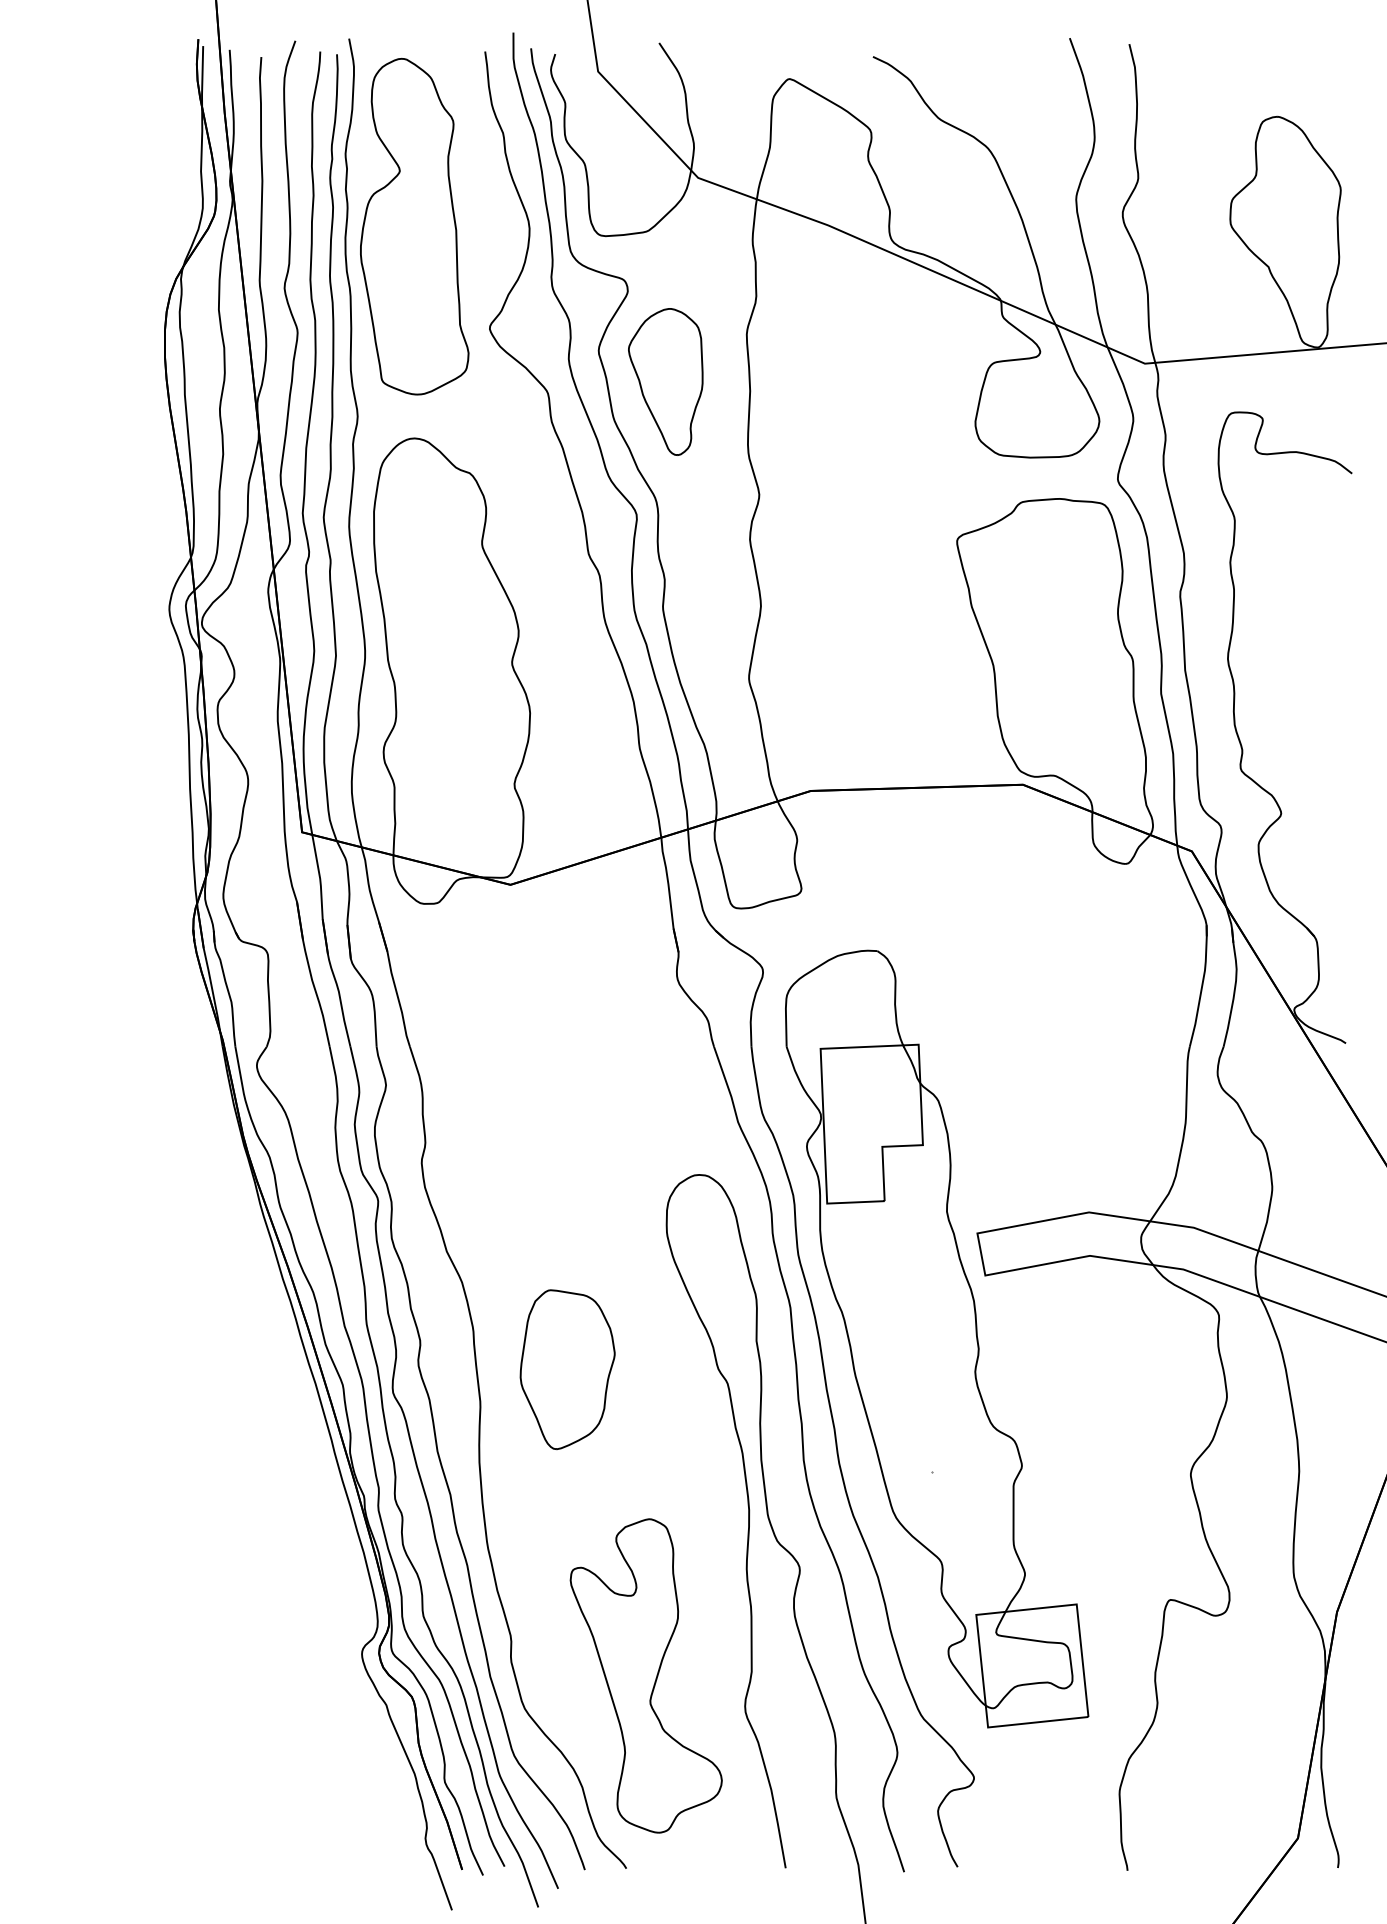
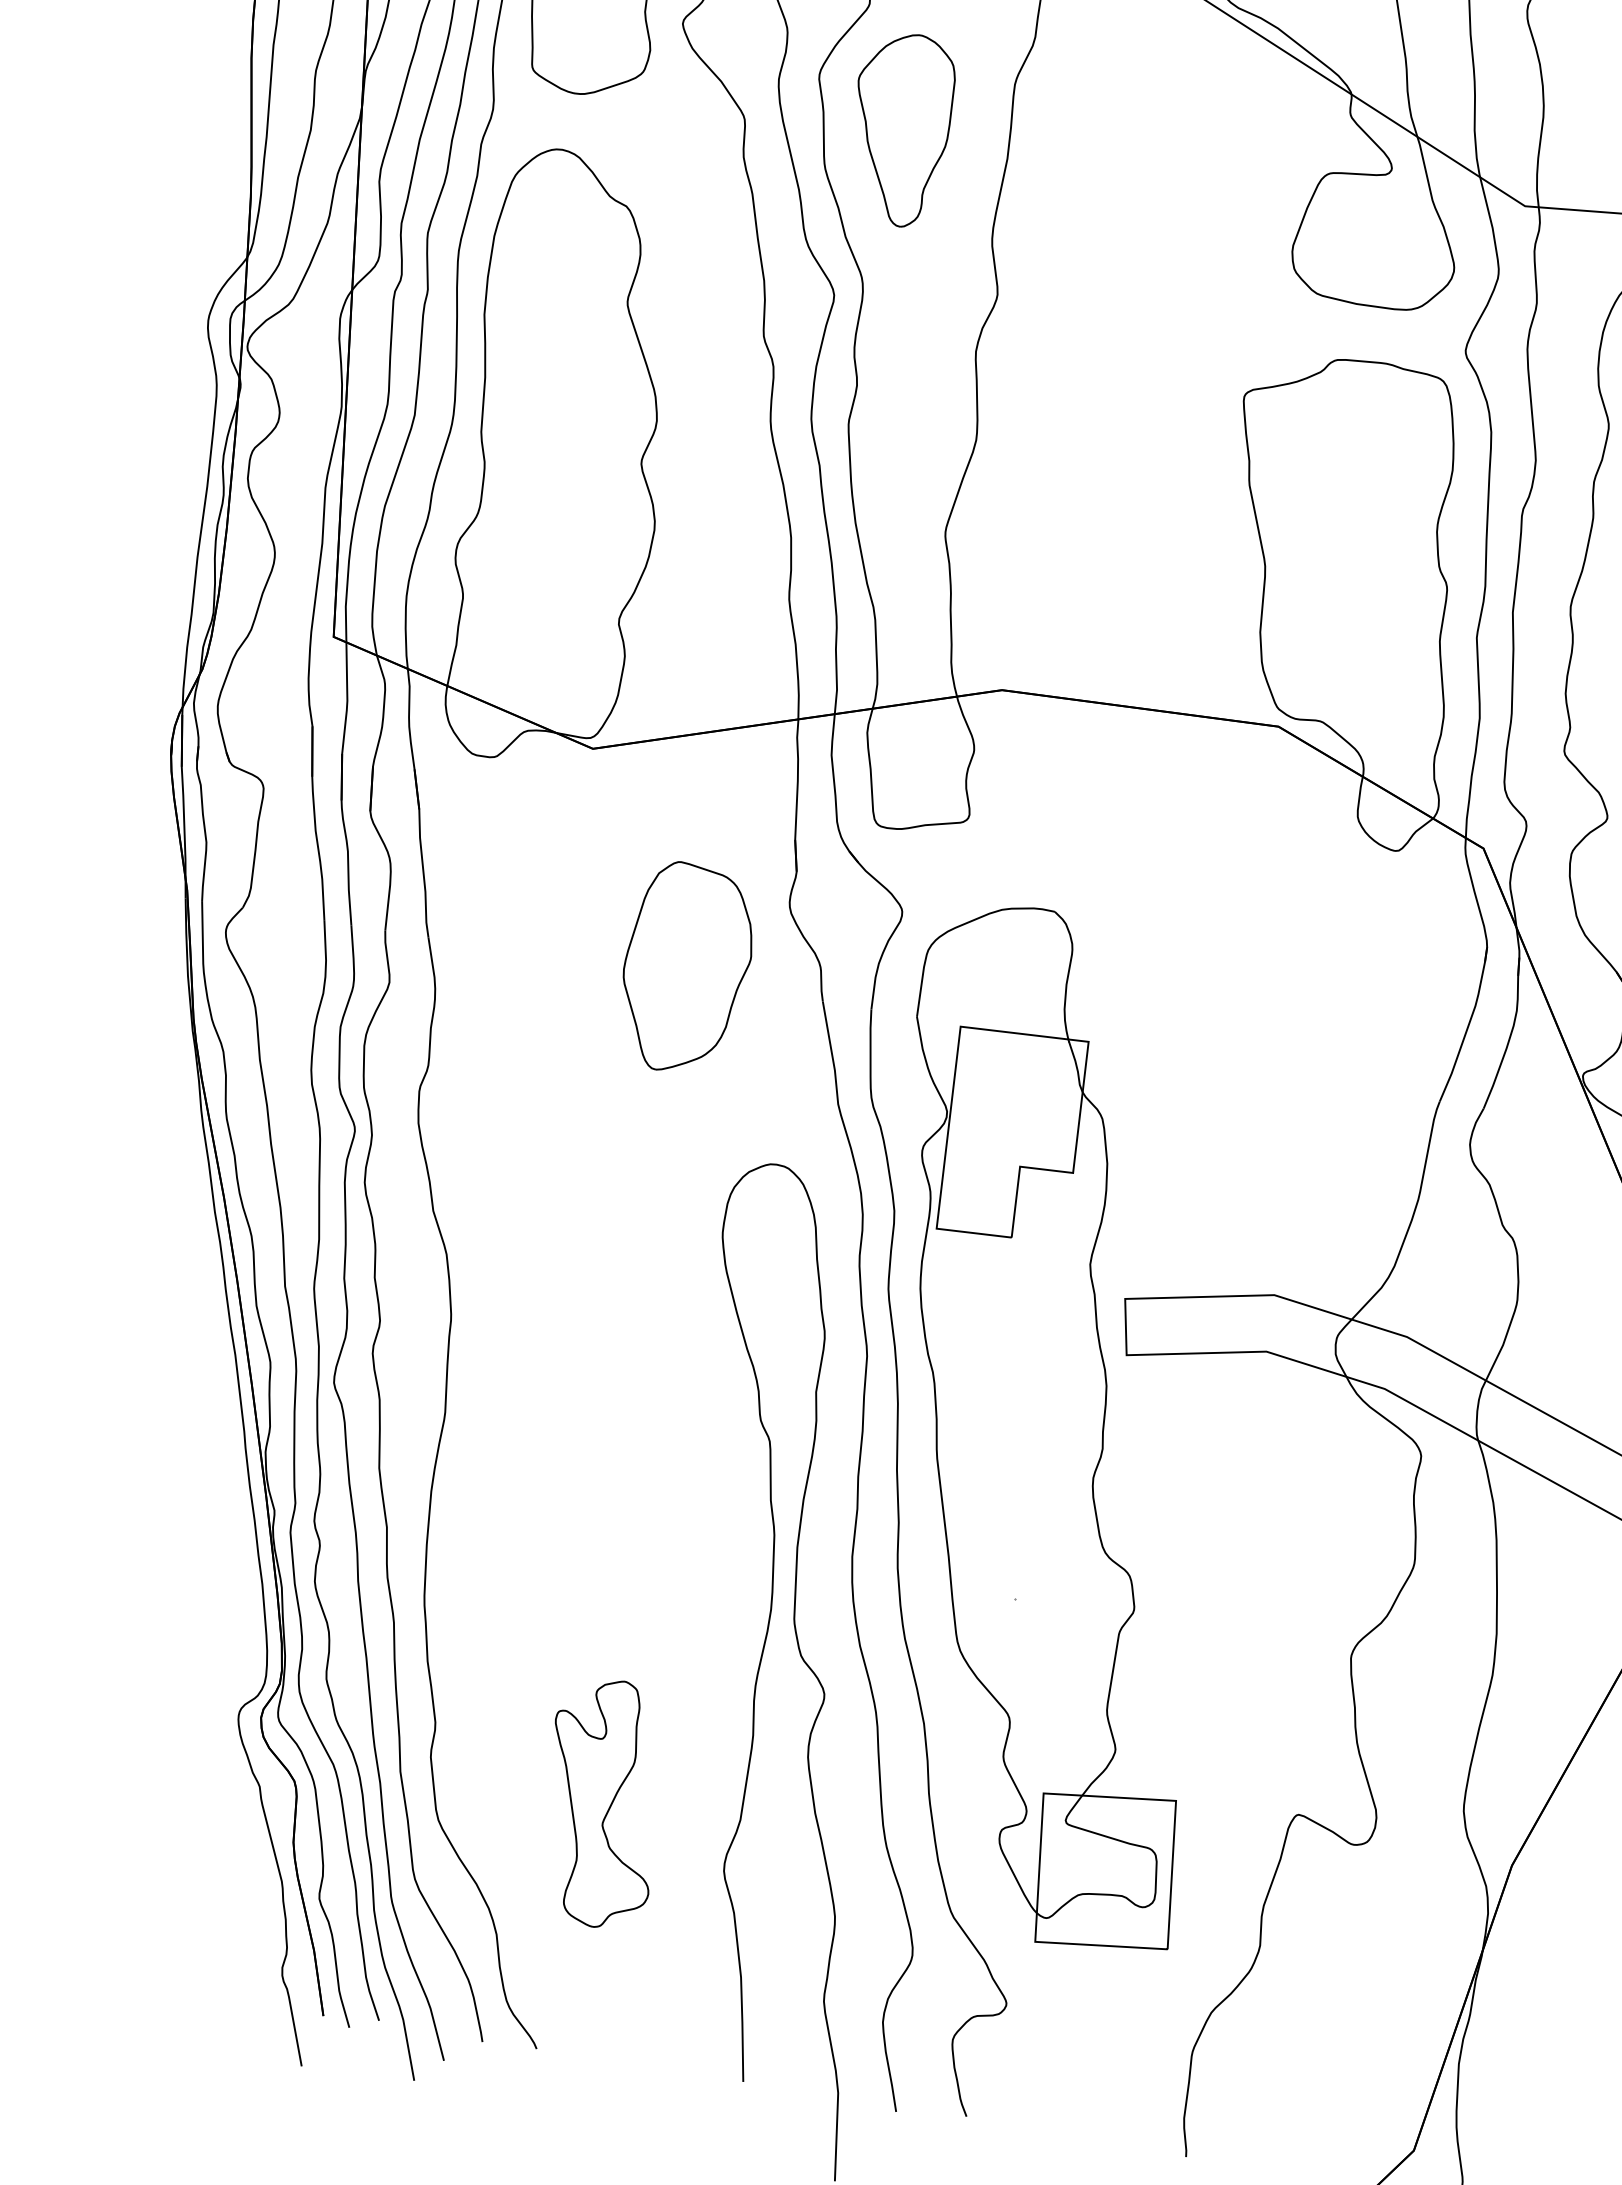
part: (567, 1369) -> (686, 968), moved
part: (645, 1675) -> (601, 1802), size x0.6

